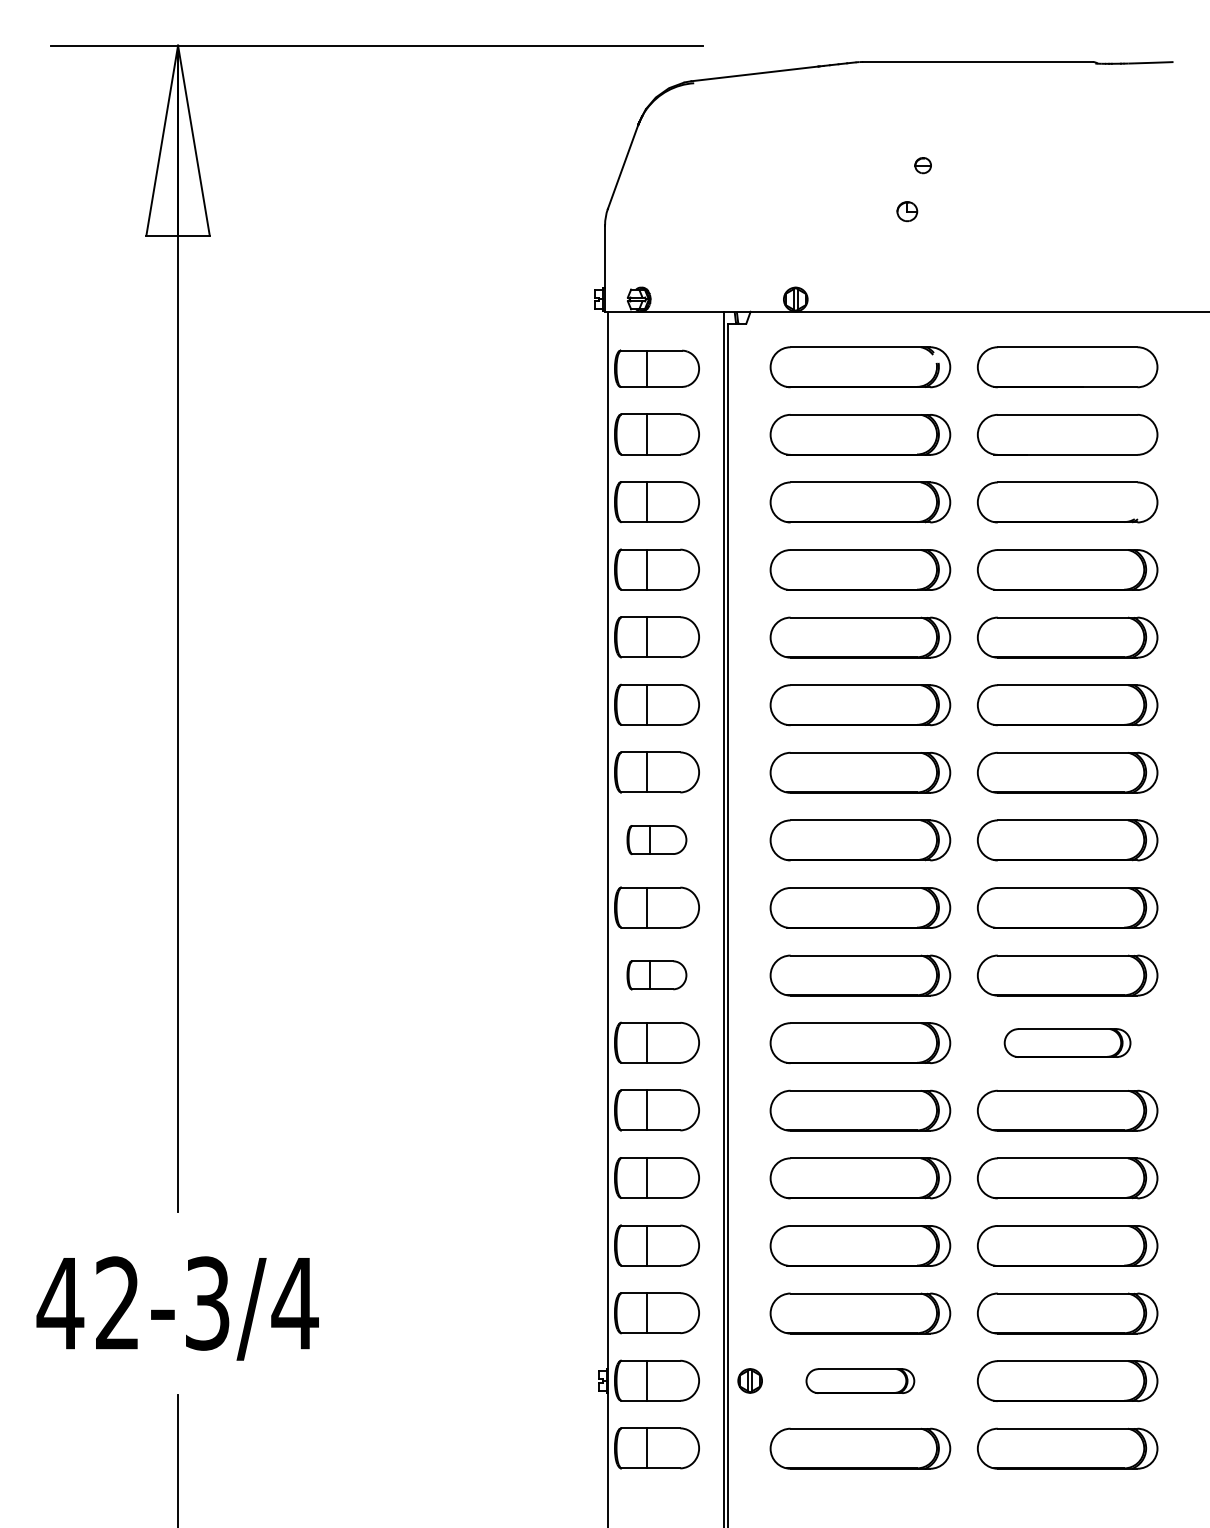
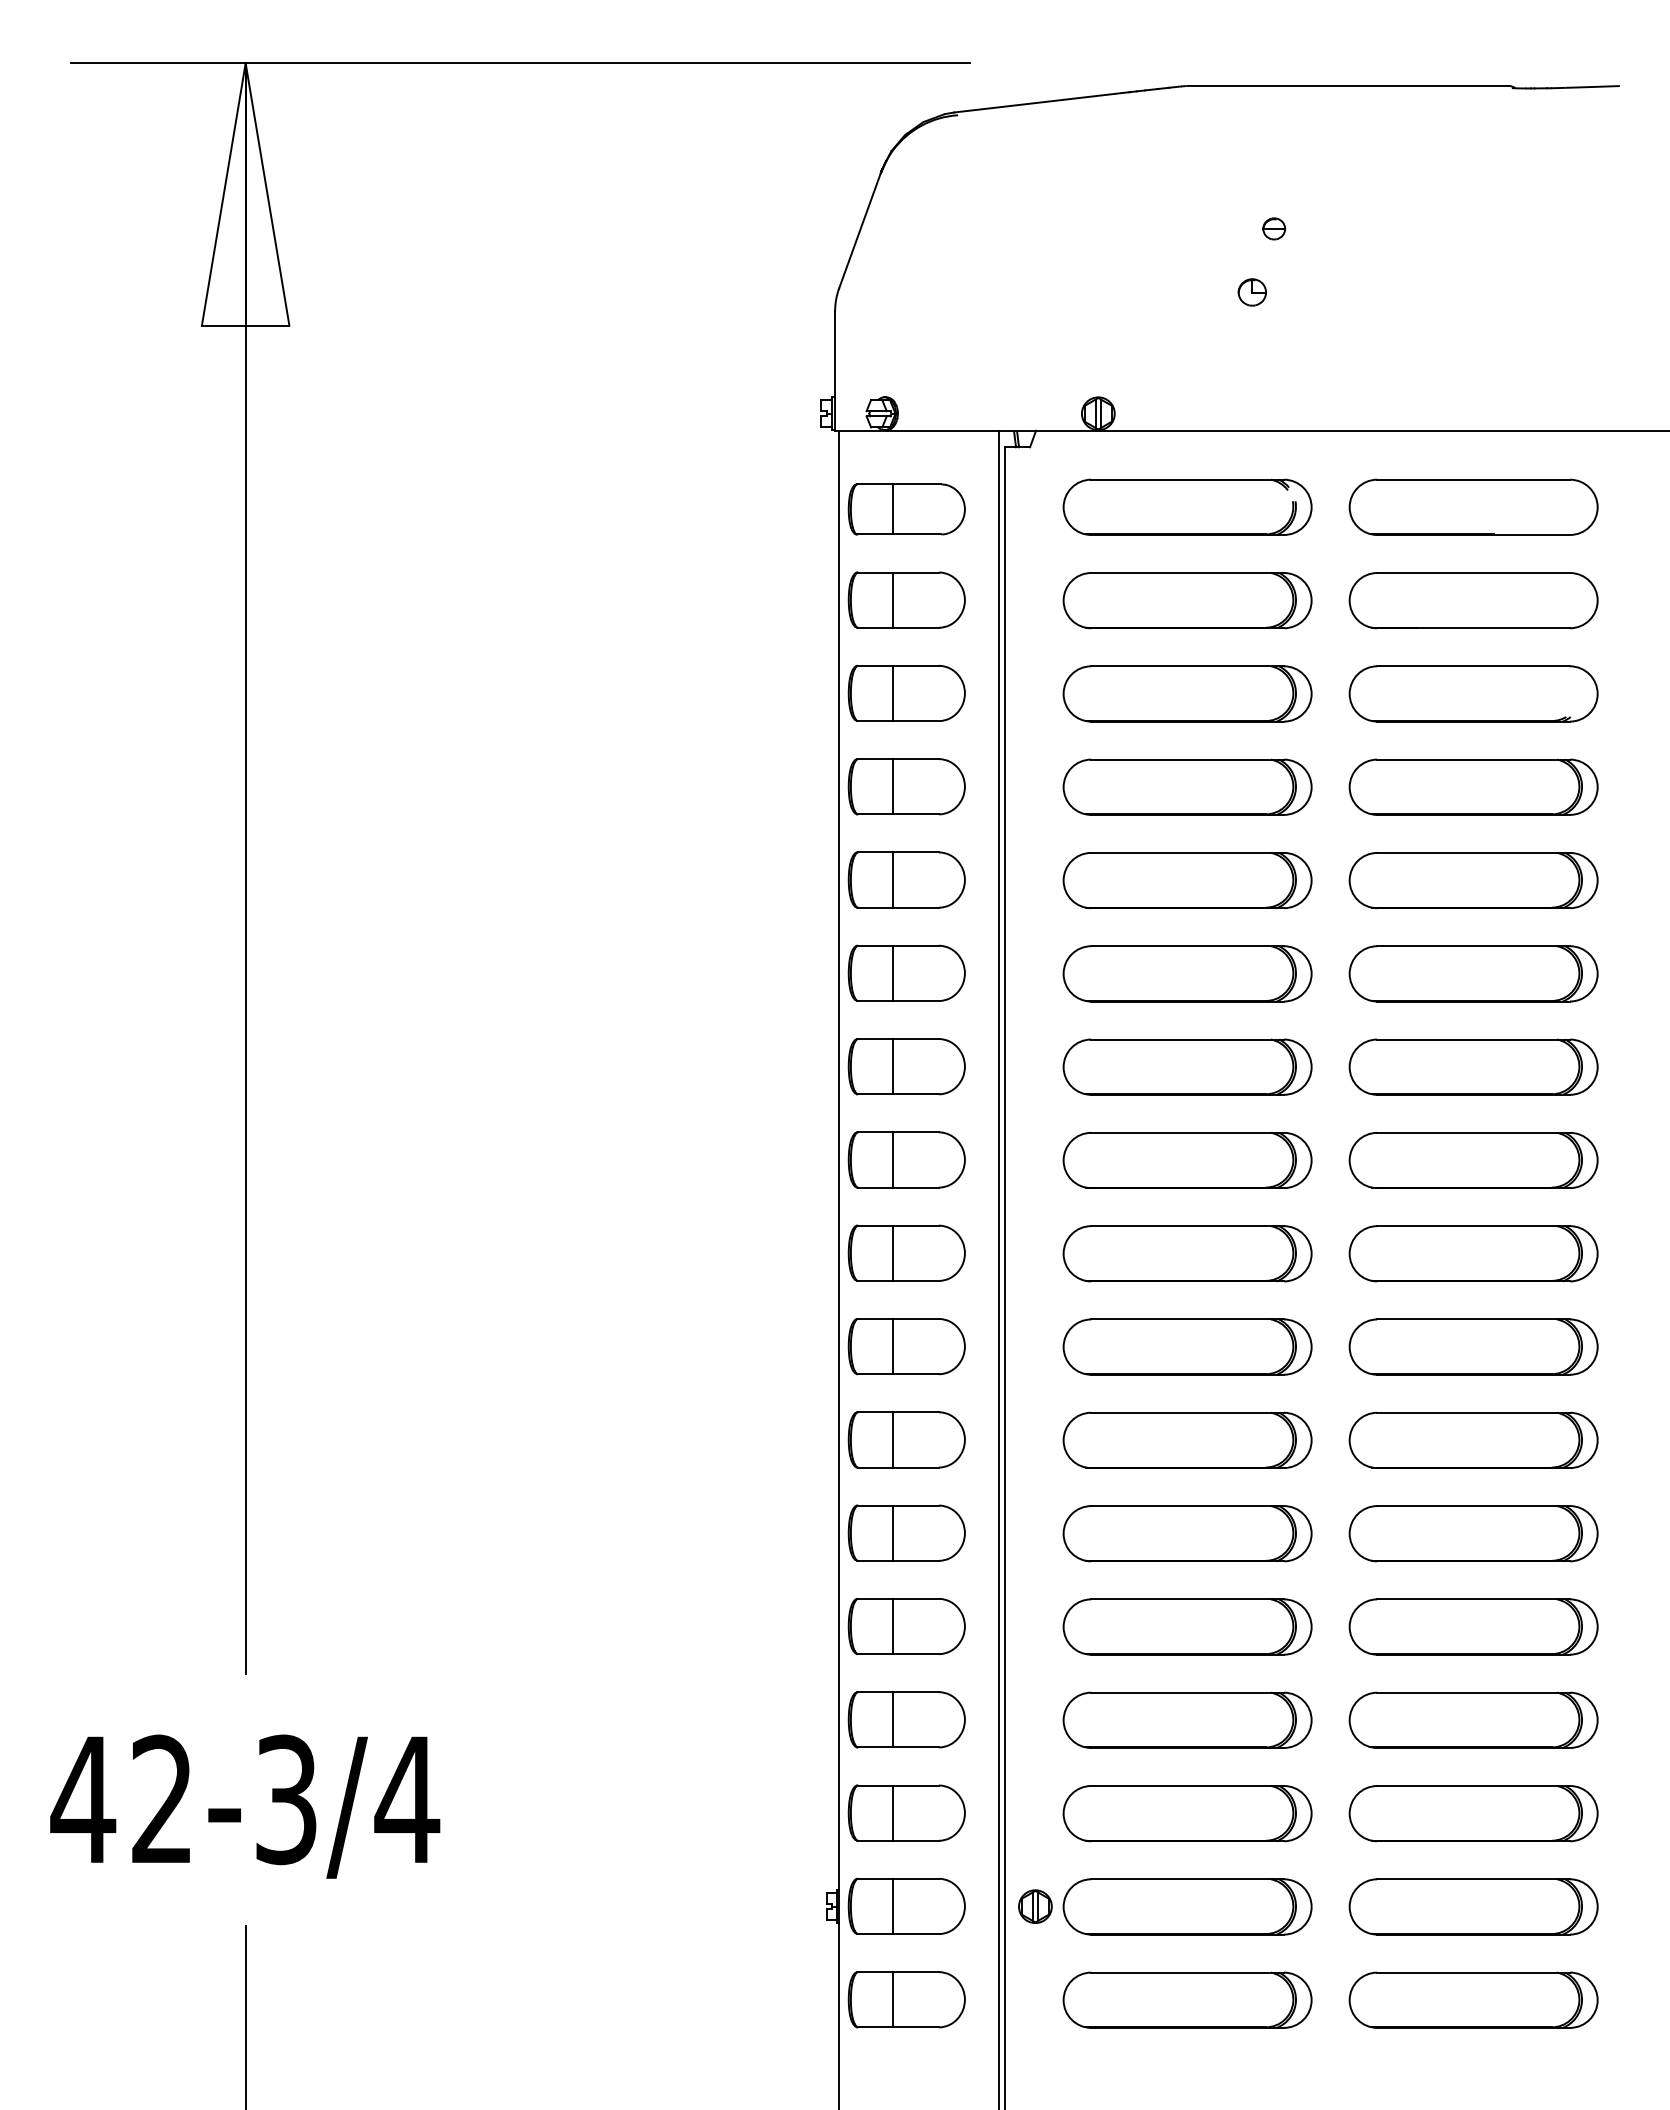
part: (656, 839) -> (906, 1159), size x1.43
part: (656, 975) -> (906, 1346), size x1.43
part: (1067, 1042) -> (1473, 1439), size x1.43
part: (860, 1380) -> (1187, 1906), size x1.67

